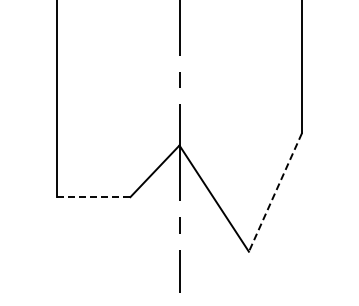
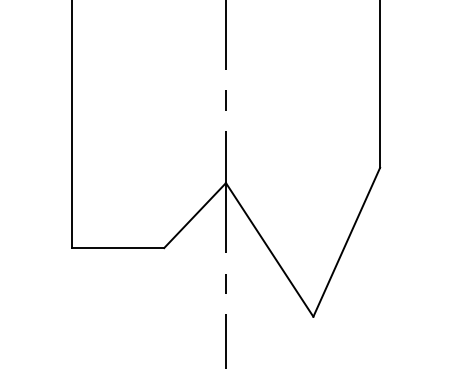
line: (275, 192) -> (346, 242), dashed -> solid
line: (93, 197) -> (117, 248), dashed -> solid

